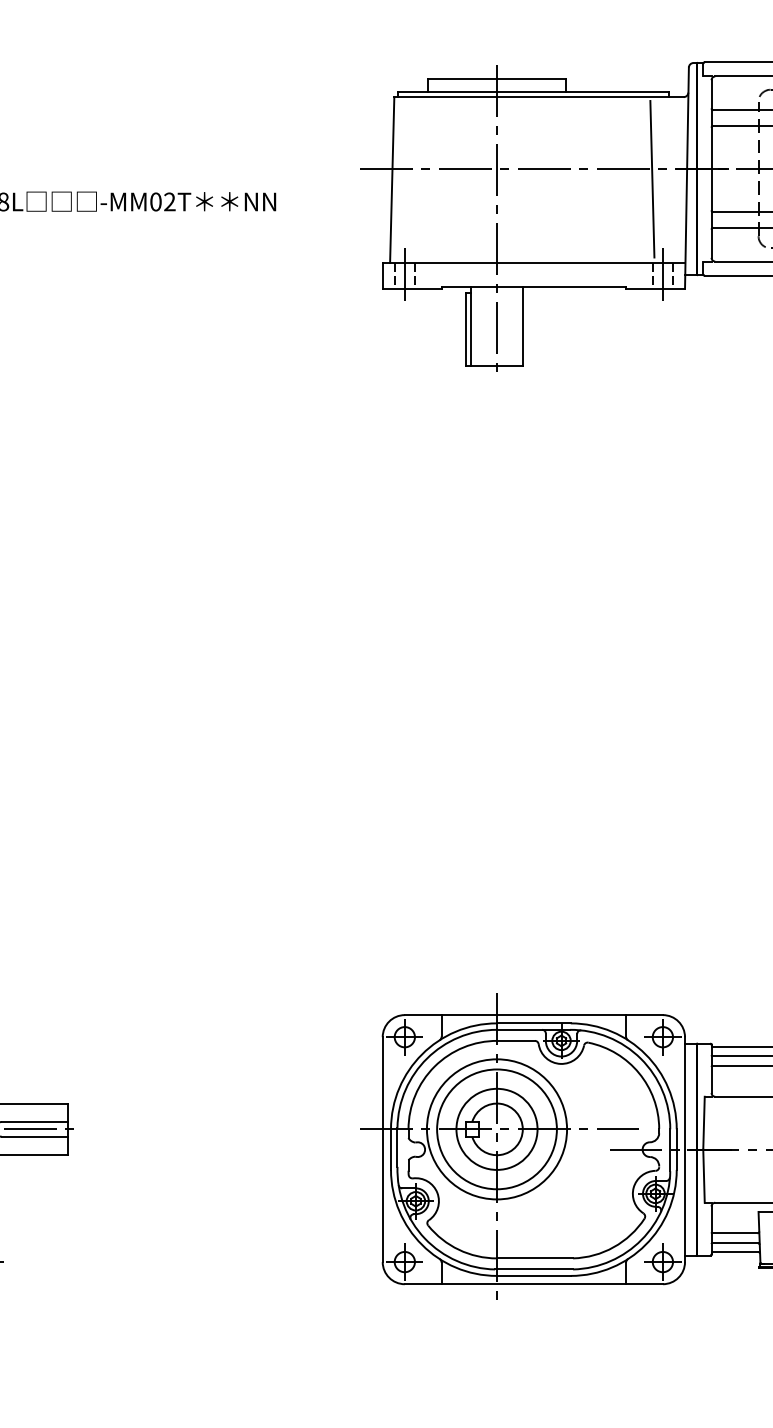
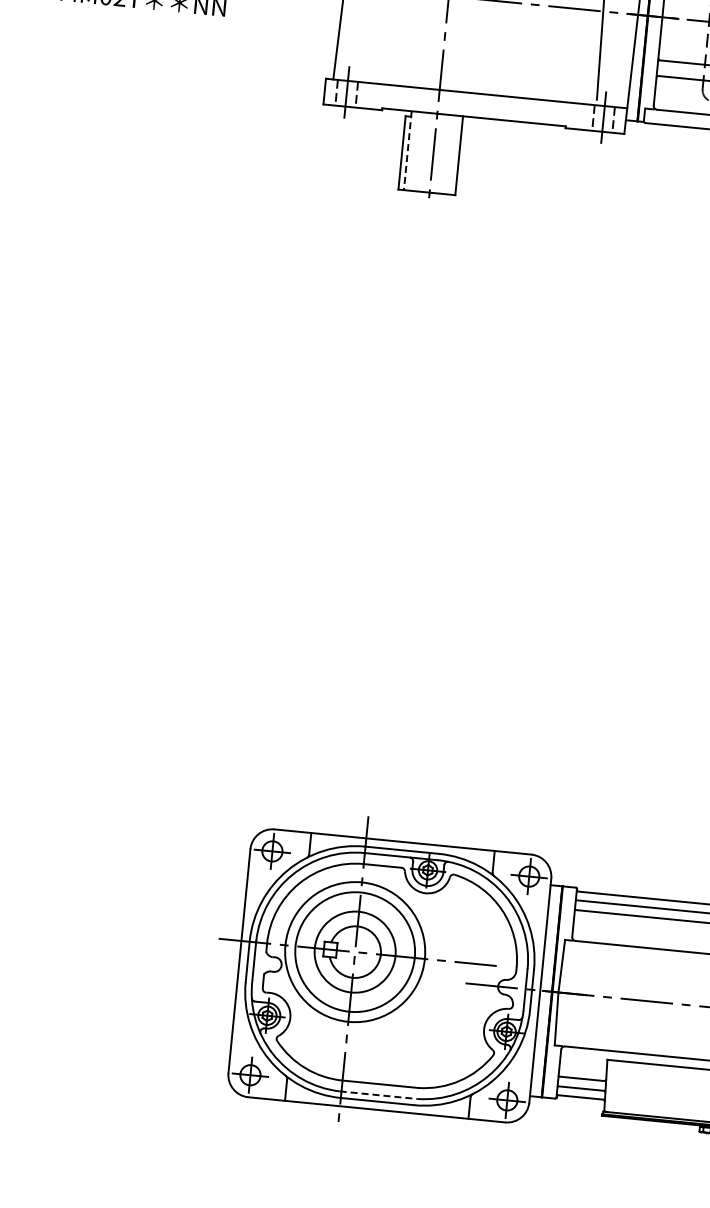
line: (471, 326) -> (408, 150), solid -> dashed
line: (534, 1269) -> (378, 1095), solid -> dashed

